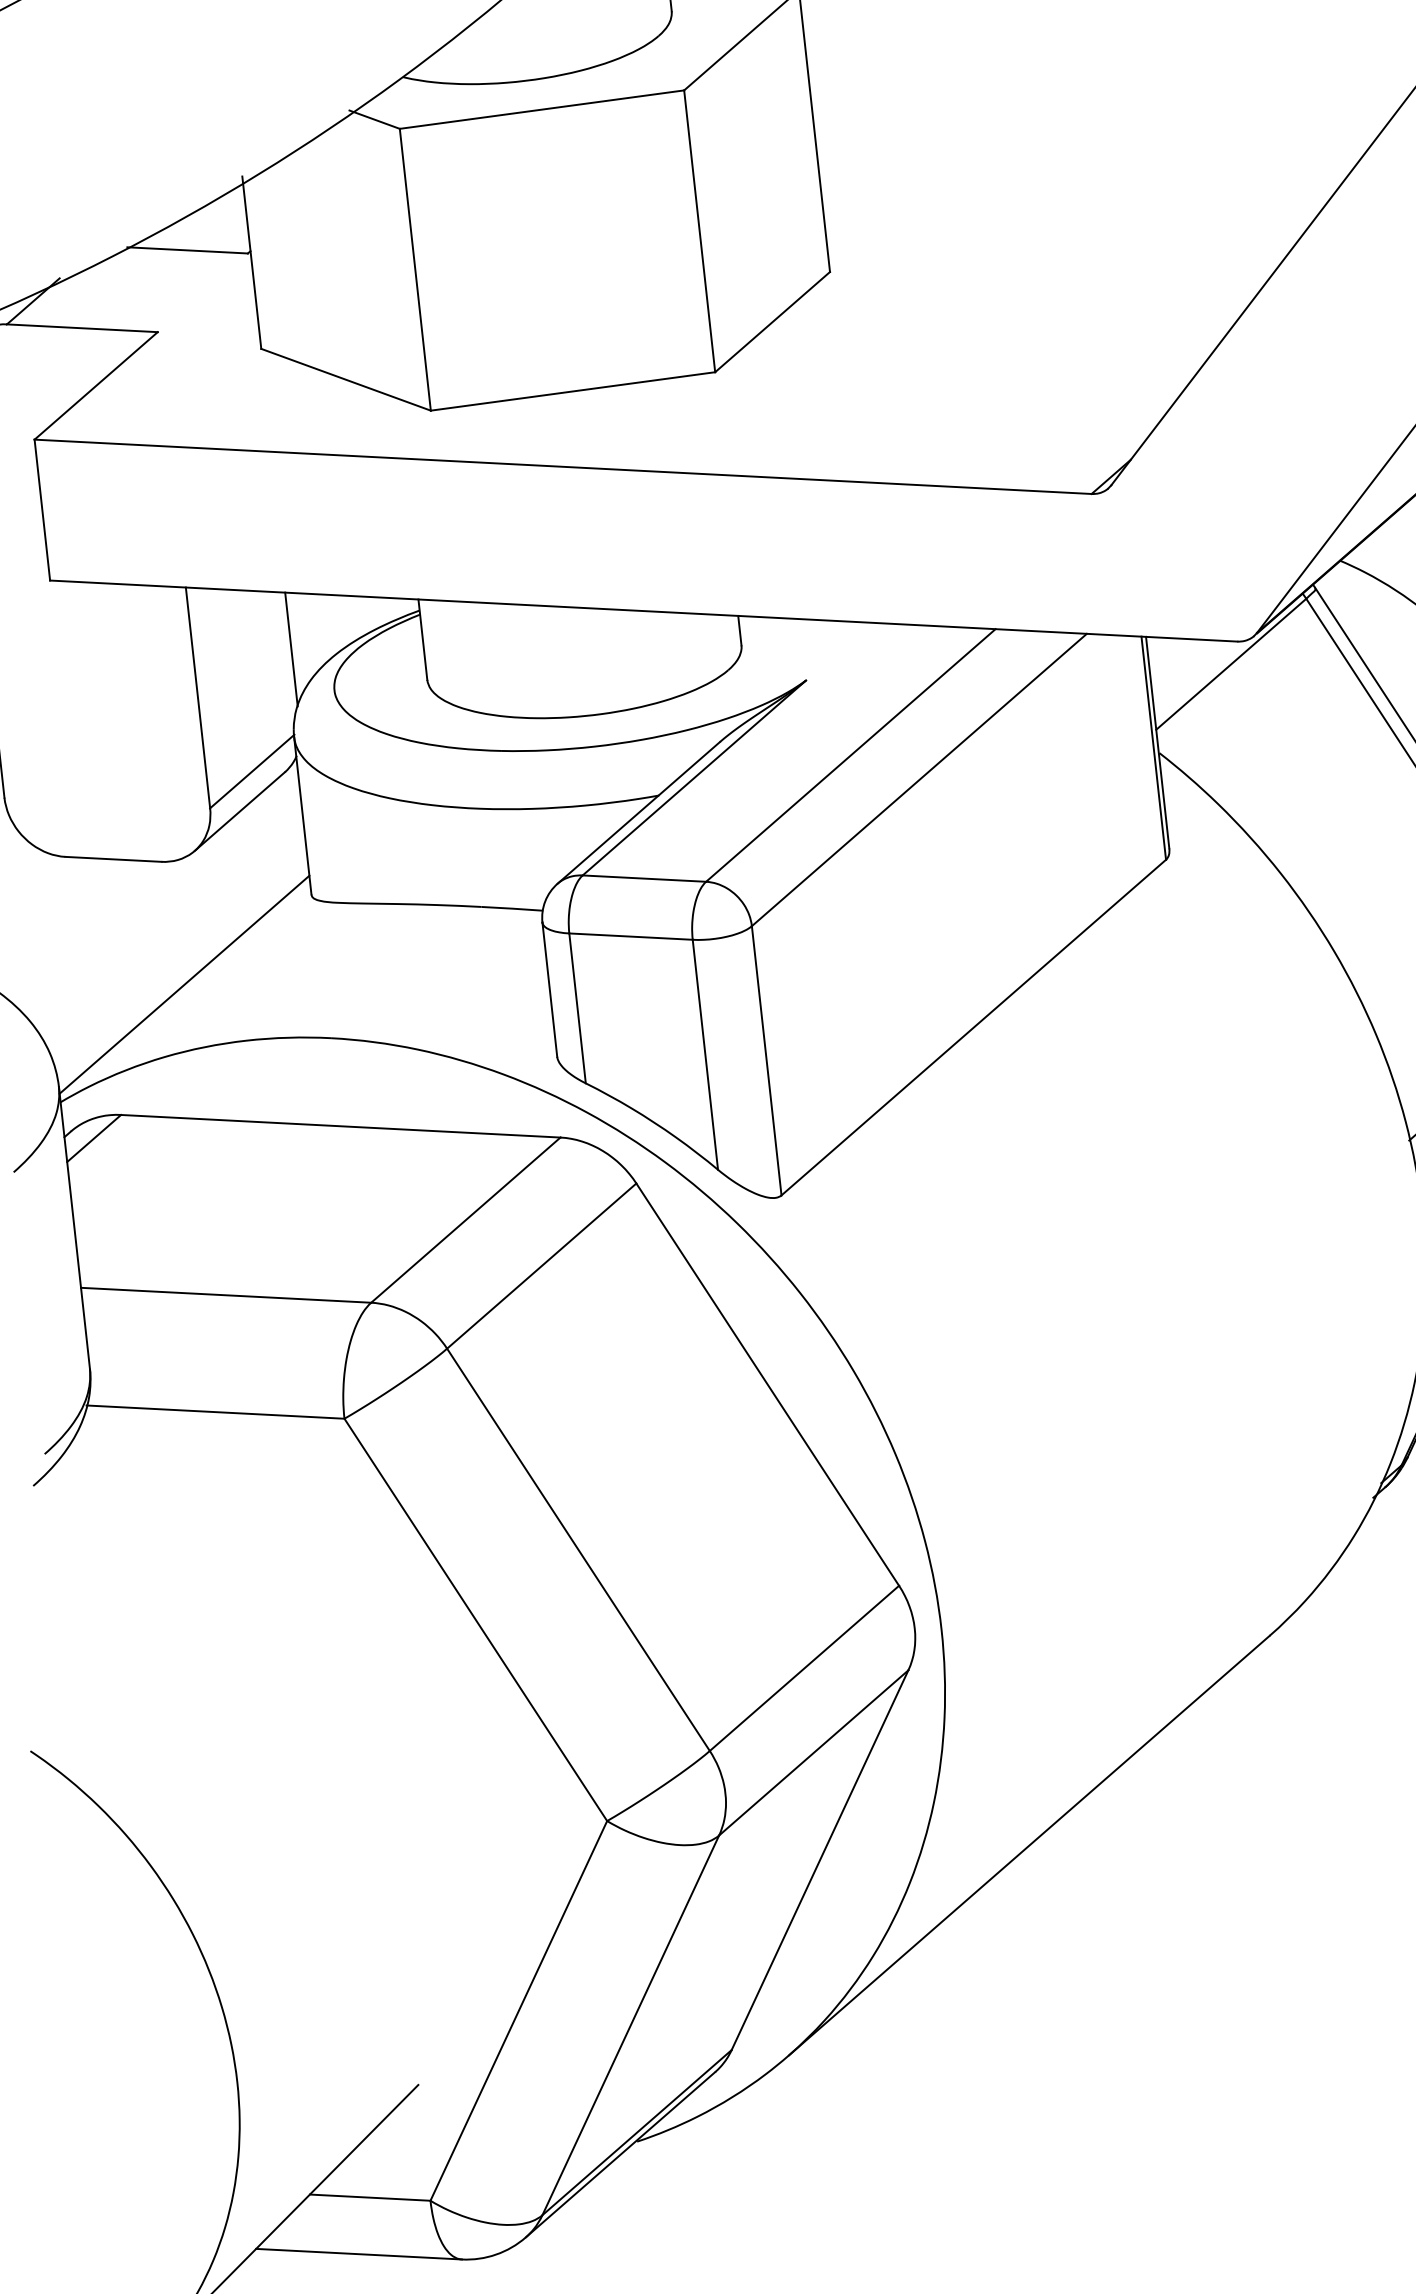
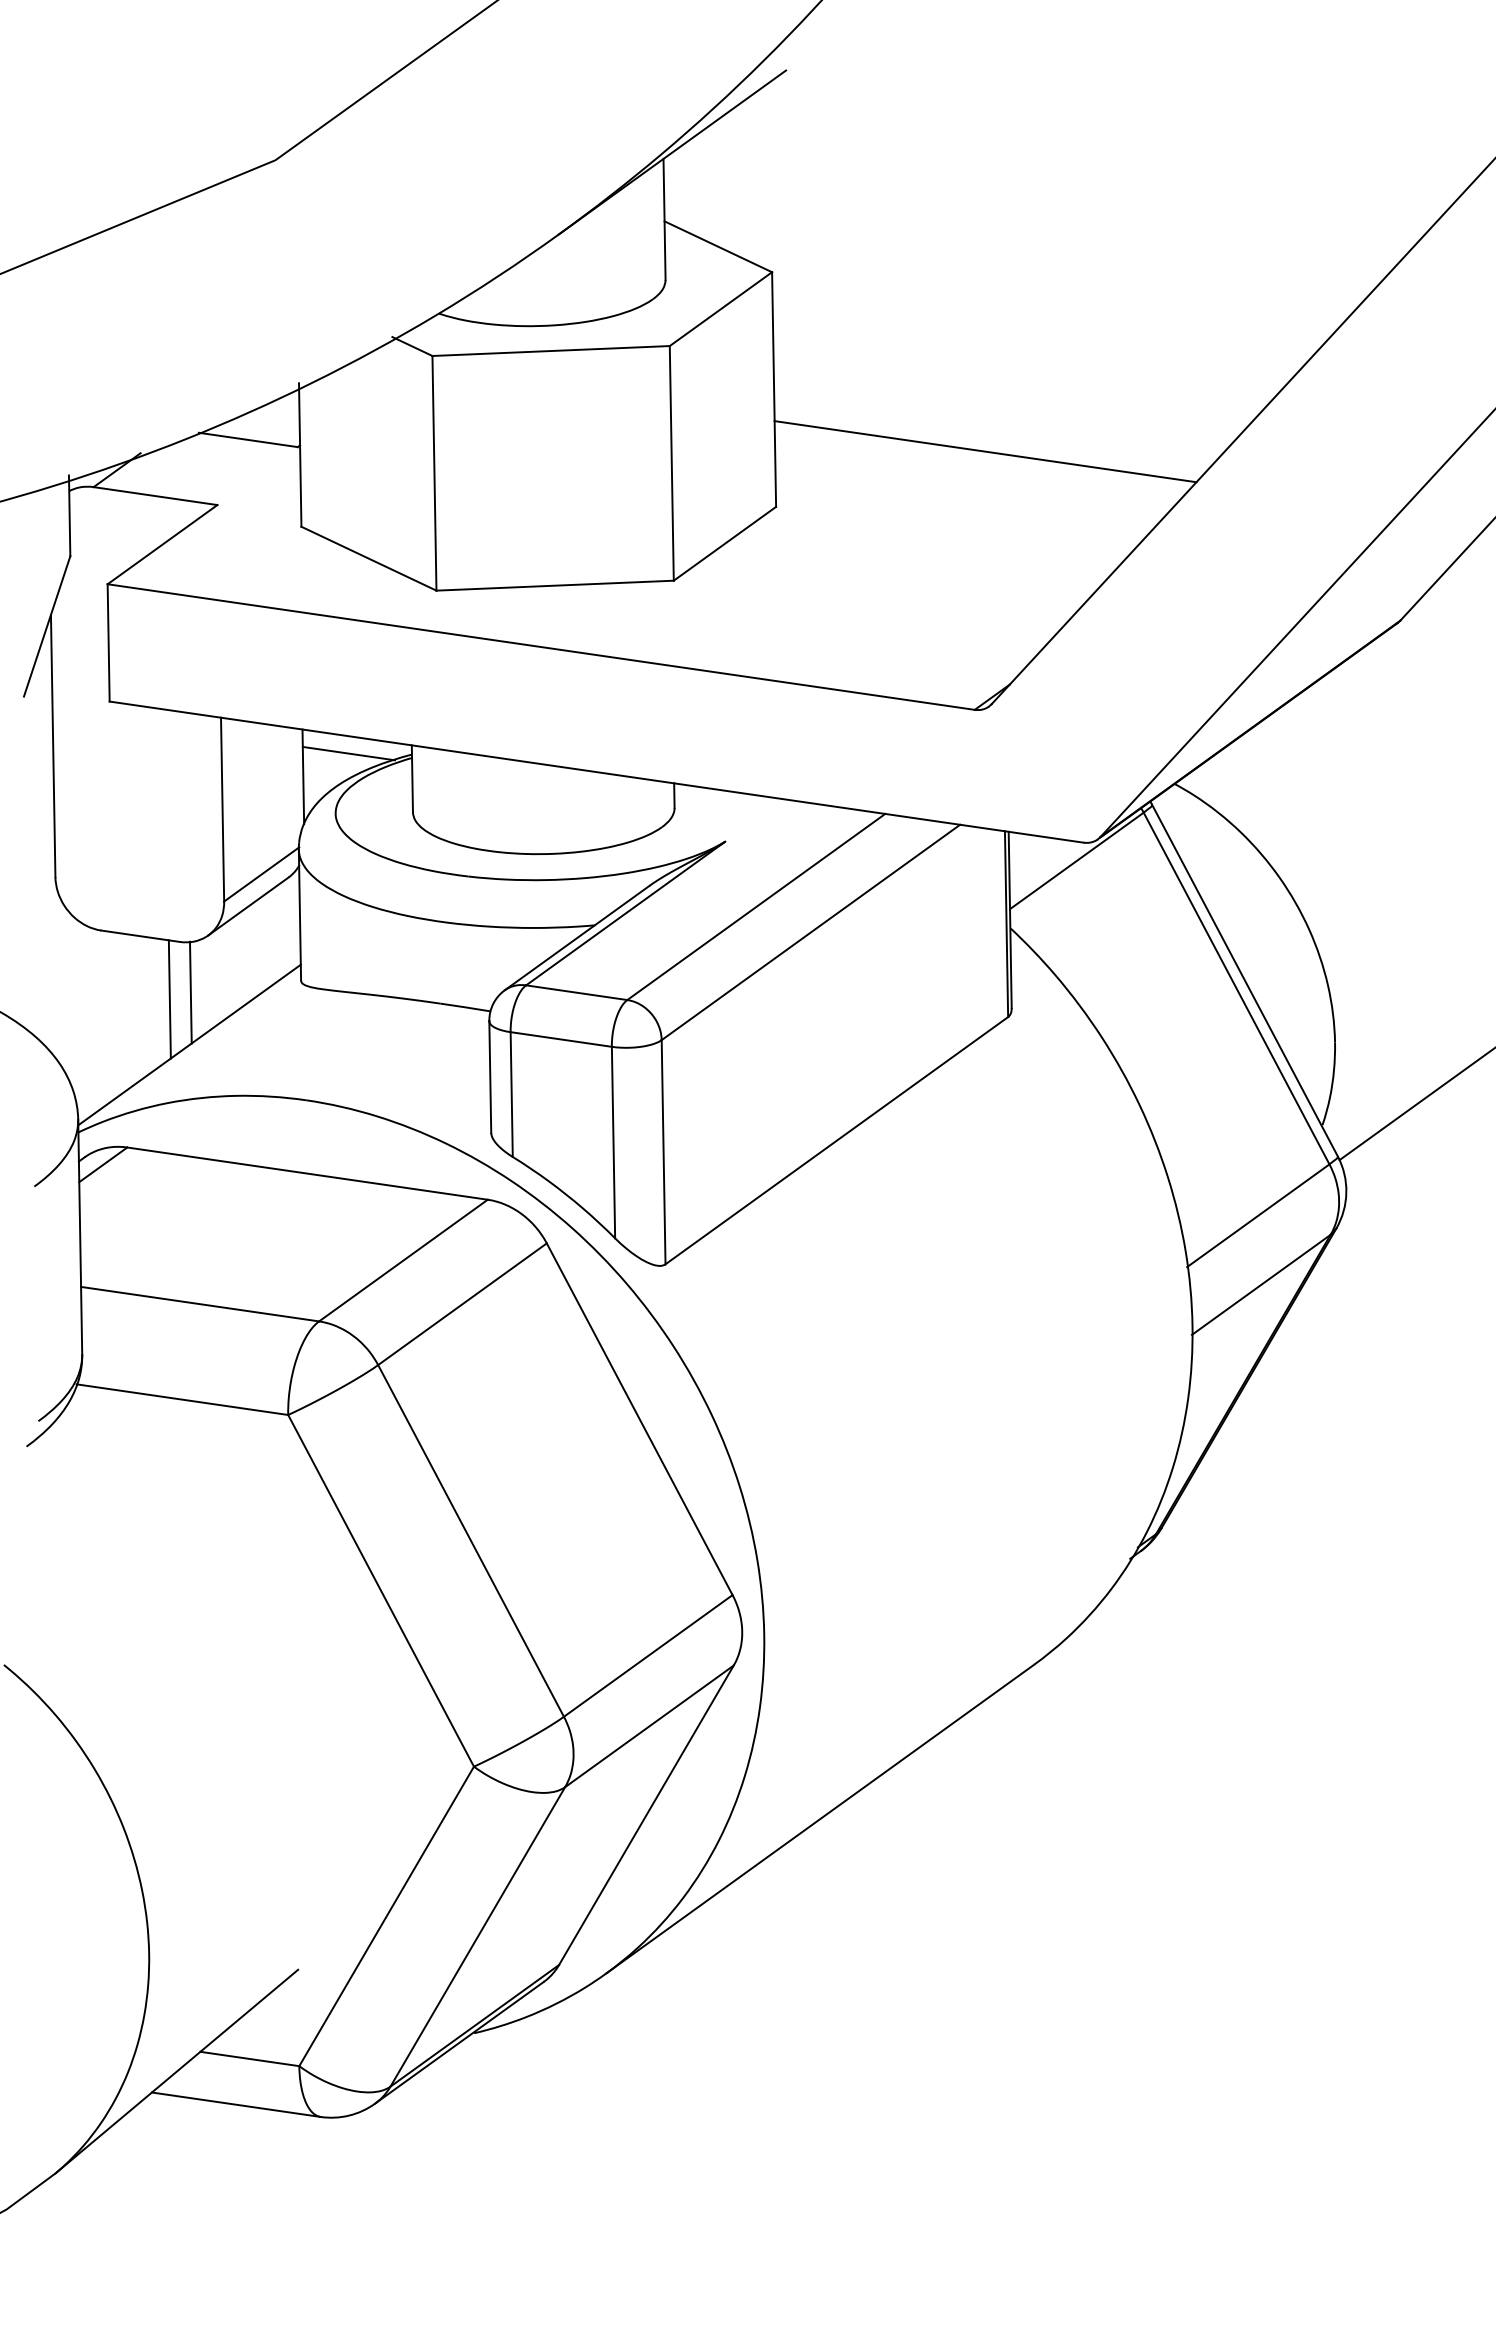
line: (1075, 182) -> (985, 451), added
line: (343, 616) -> (348, 753), added
line: (179, 921) -> (190, 992), added
line: (155, 932) -> (169, 999), added

